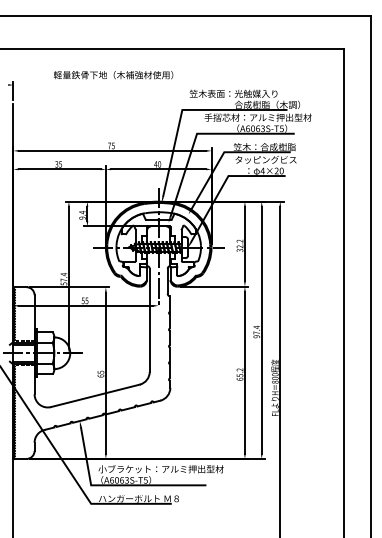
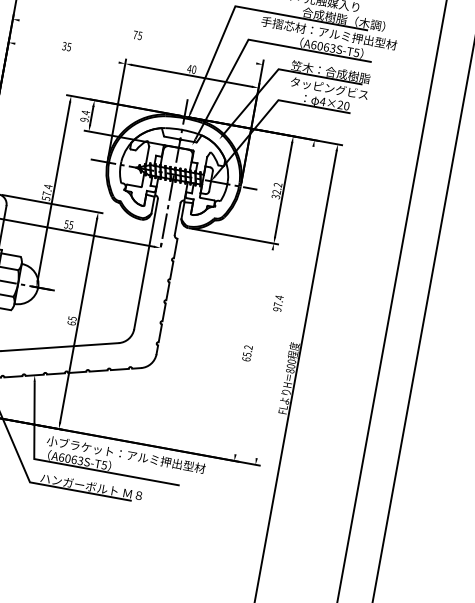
line: (112, 150) -> (137, 41), removed
line: (59, 169) -> (66, 53), removed
line: (261, 329) -> (284, 301), removed
line: (244, 372) -> (253, 351), removed

